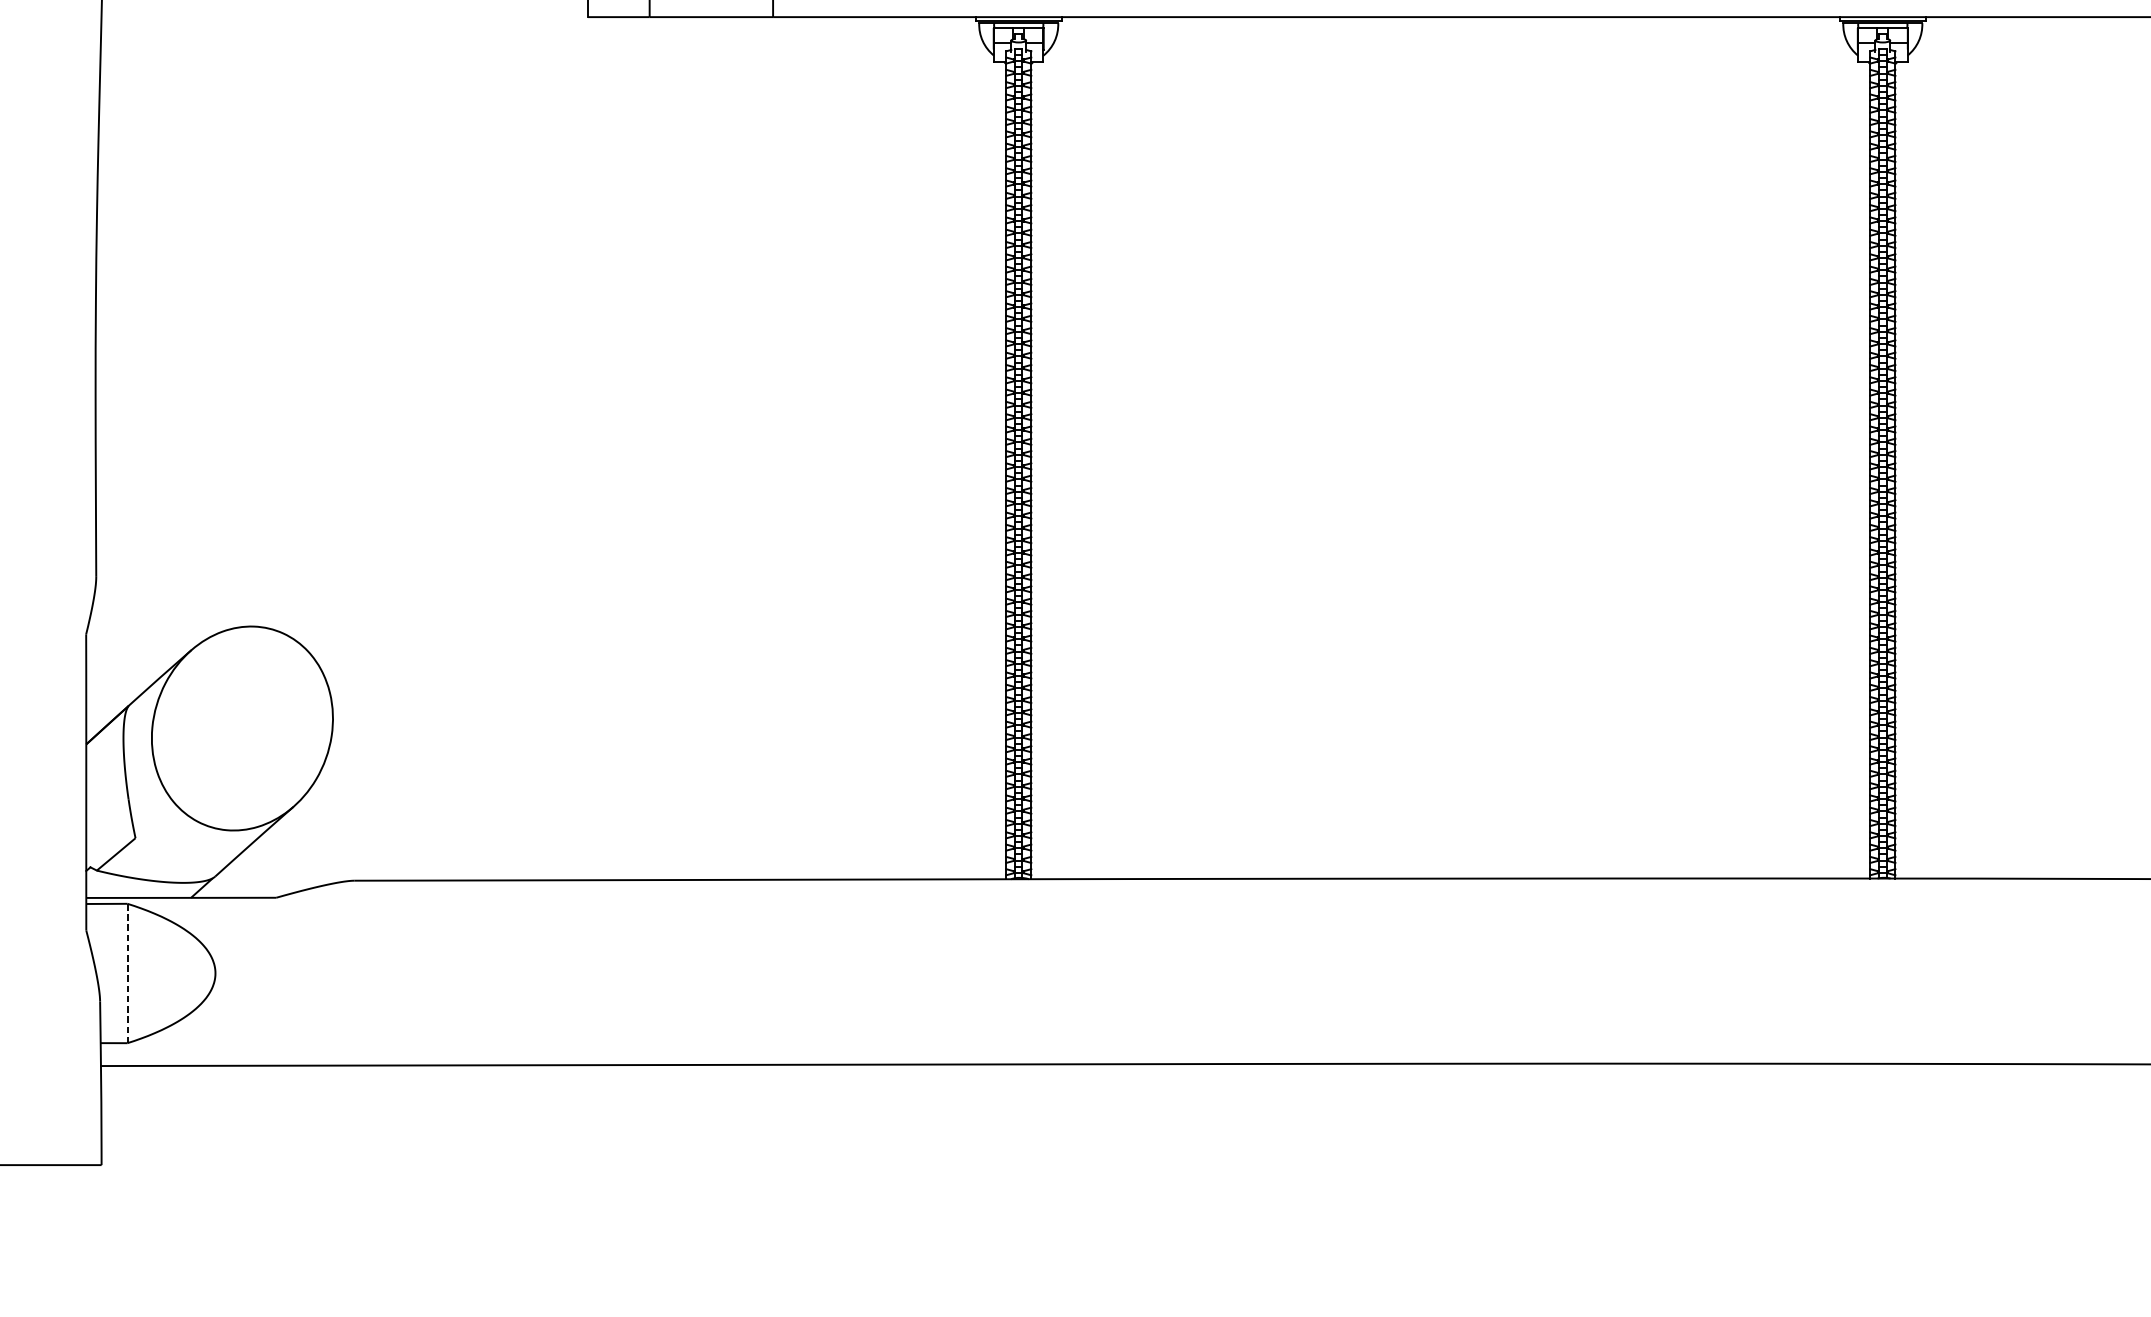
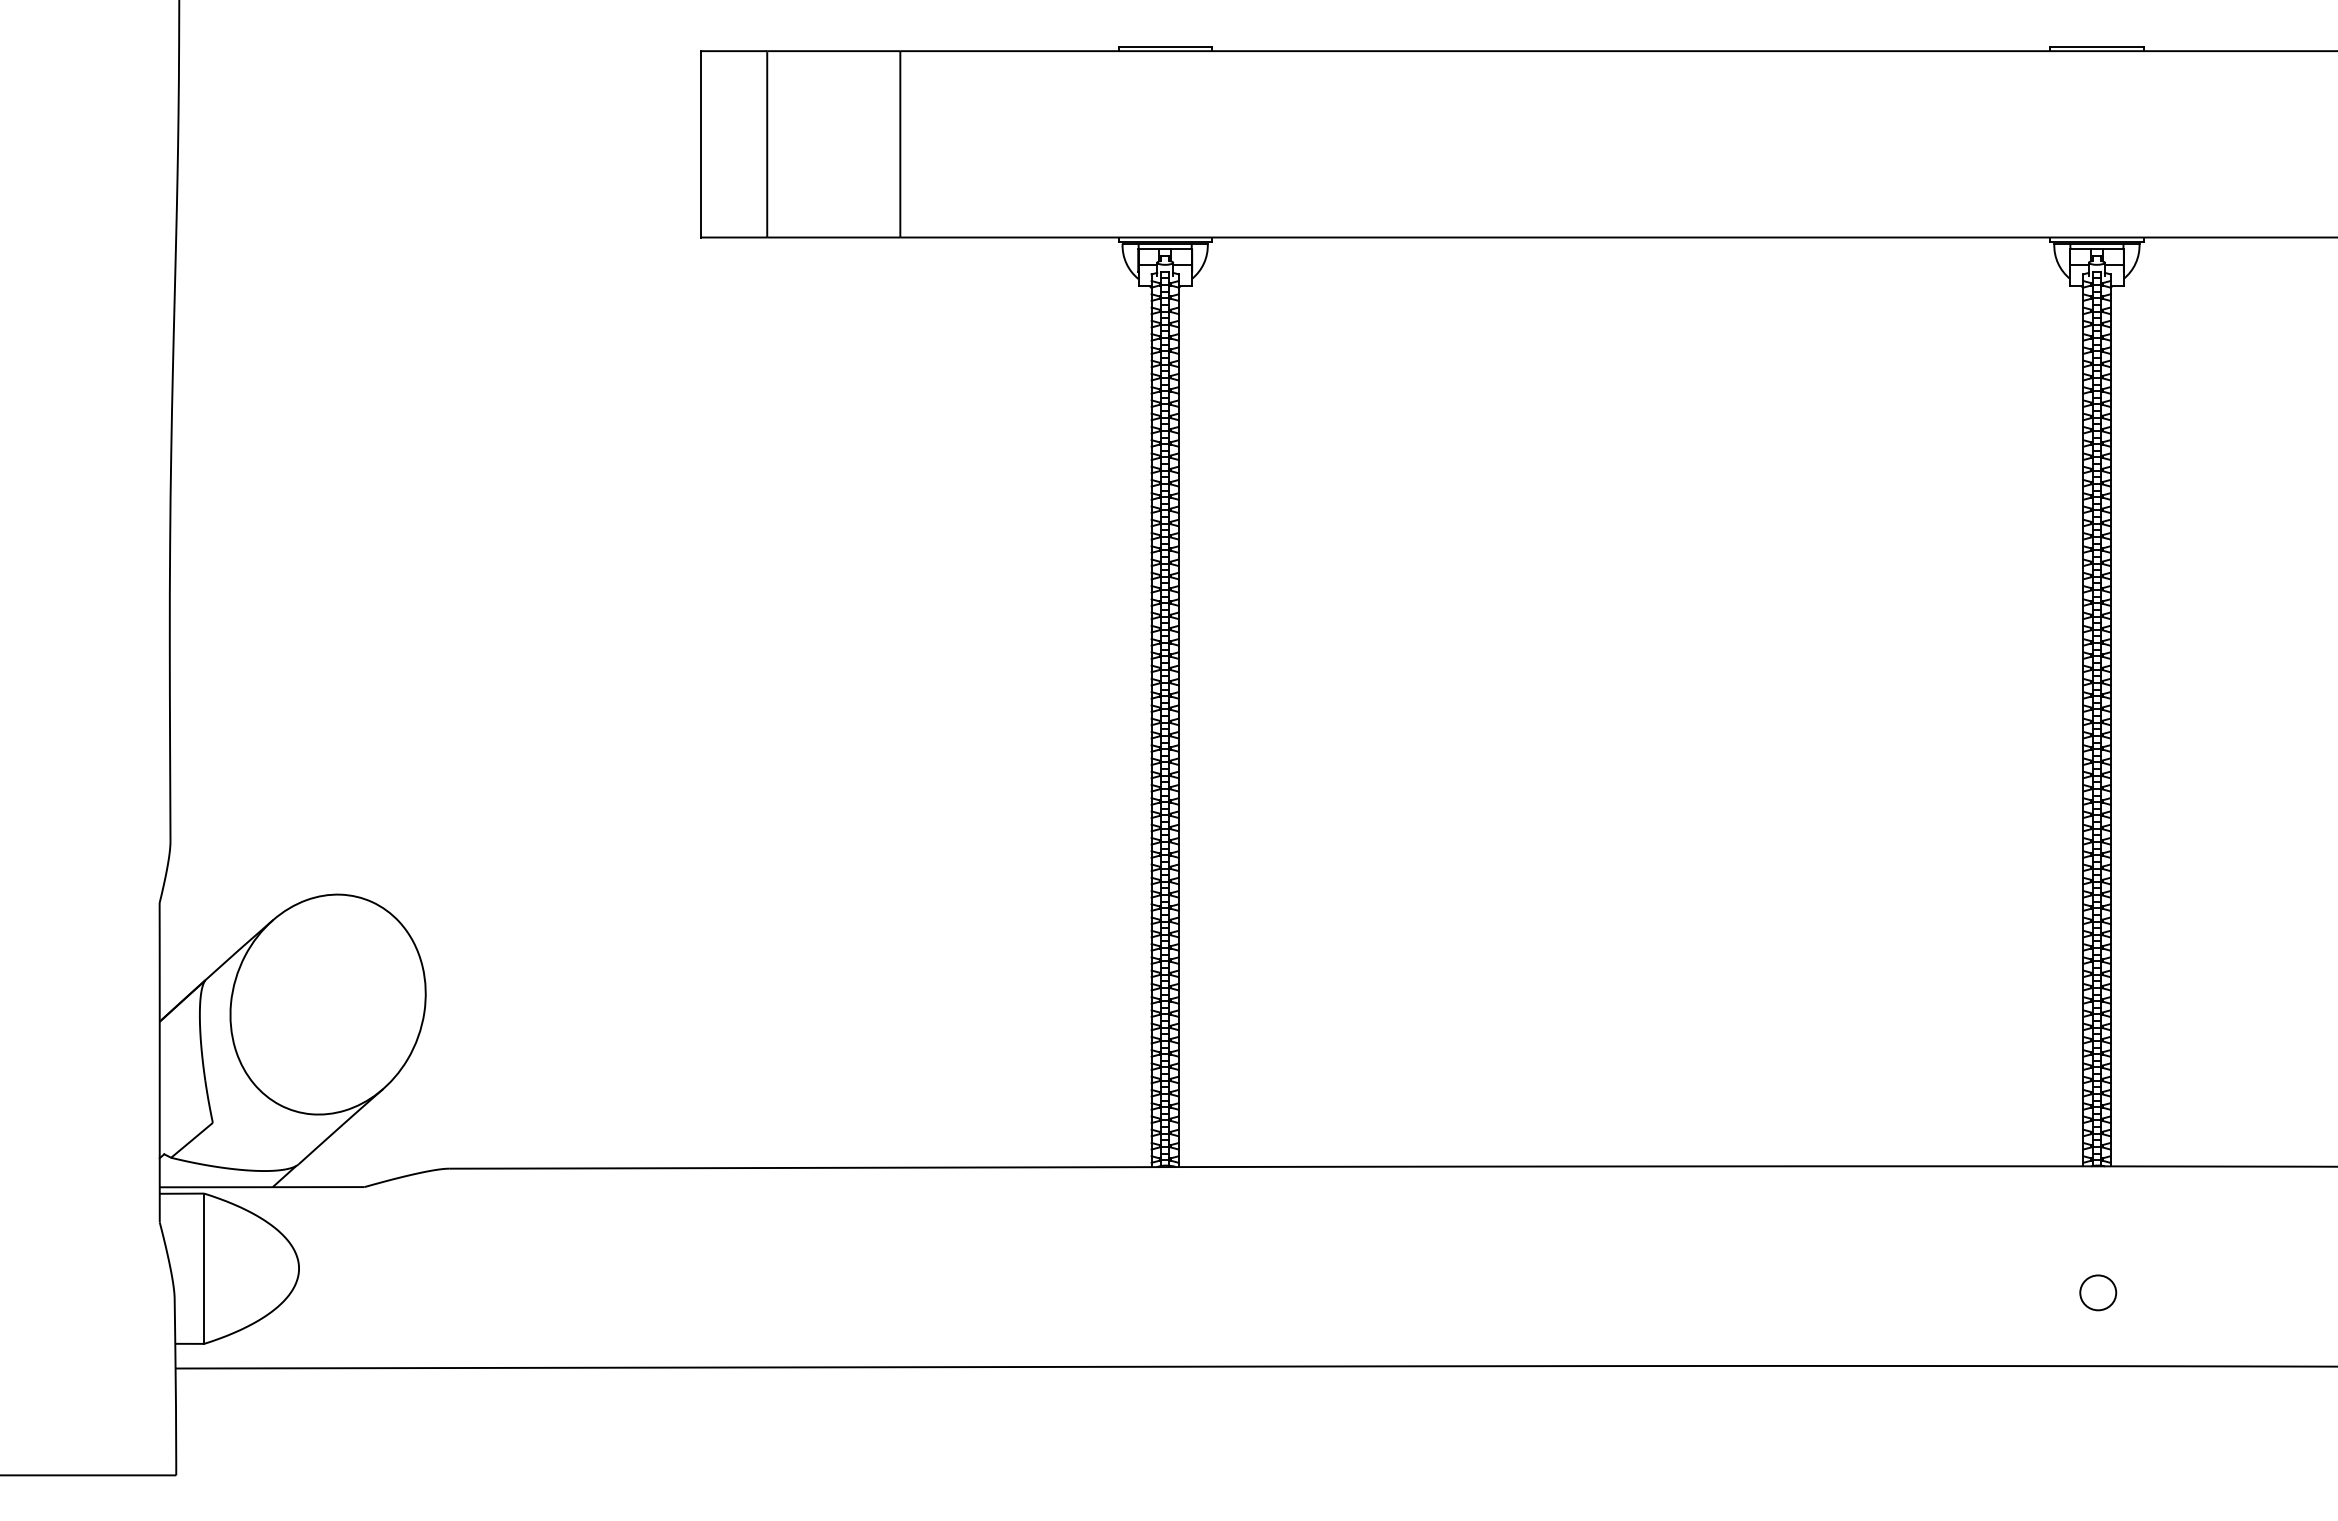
line: (127, 973) -> (204, 1268), dashed -> solid
part: (1884, 995) -> (2098, 1292), added

